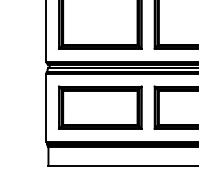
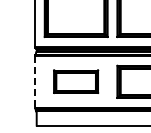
line: (45, 107) -> (34, 81), solid -> dashed
part: (99, 107) -> (75, 81), size x0.7

